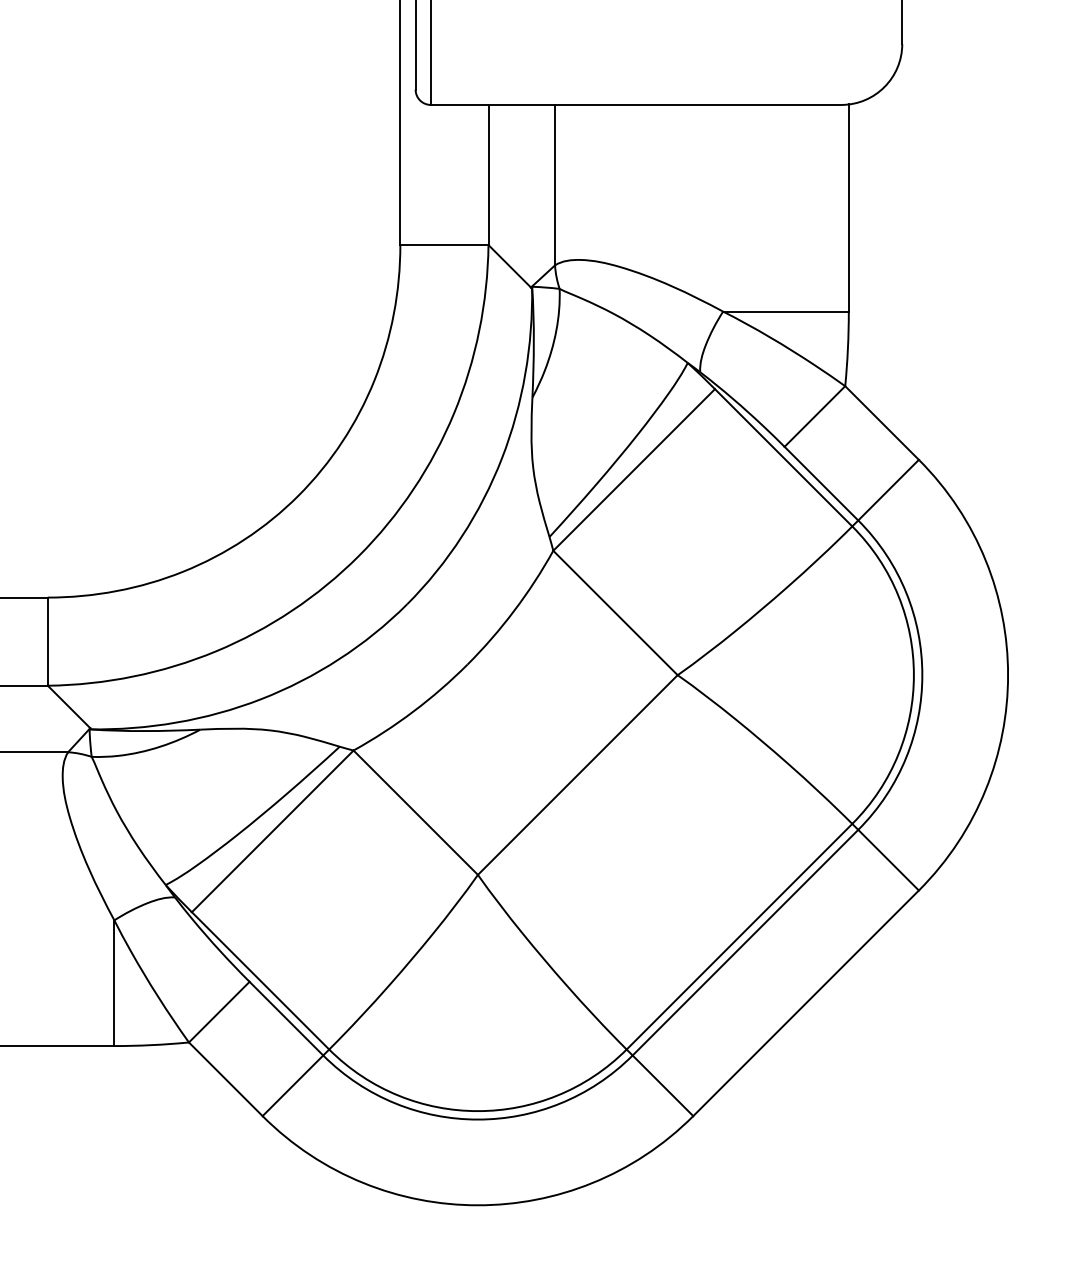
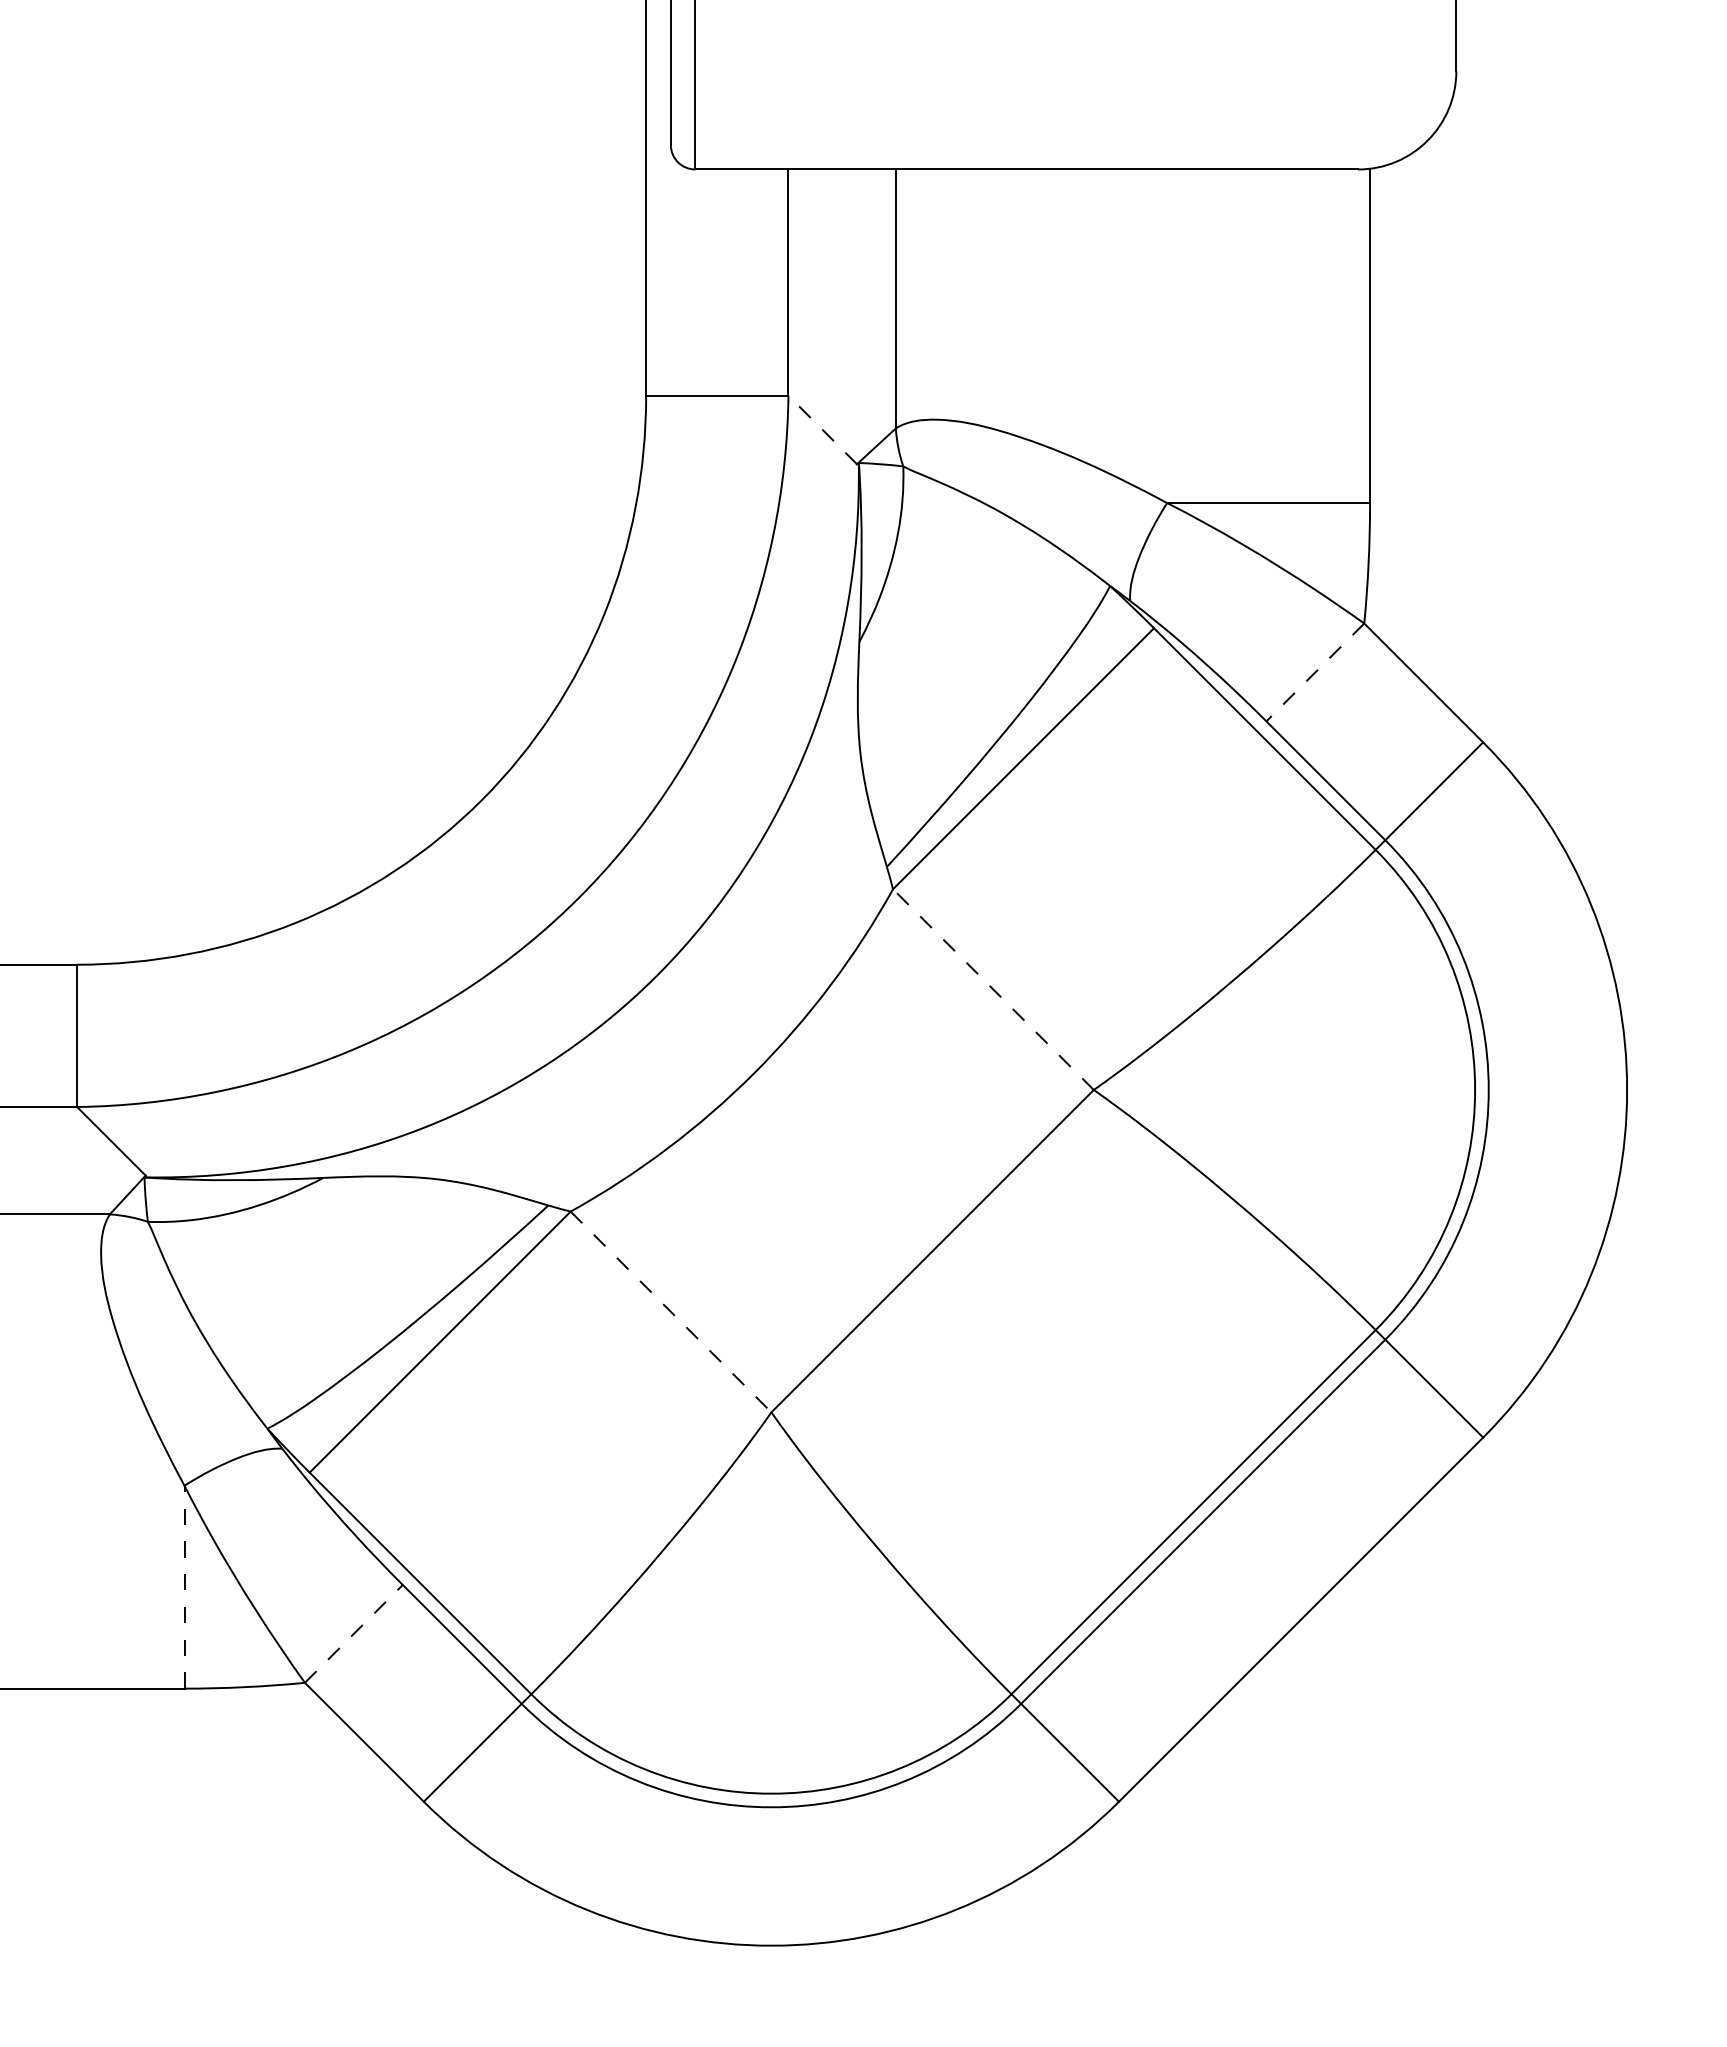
line: (509, 265) -> (822, 428), solid -> dashed
line: (814, 416) -> (1314, 672), solid -> dashed
line: (615, 613) -> (993, 990), solid -> dashed
line: (415, 812) -> (670, 1311), solid -> dashed
line: (114, 983) -> (184, 1587), solid -> dashed
line: (219, 1012) -> (354, 1634), solid -> dashed

